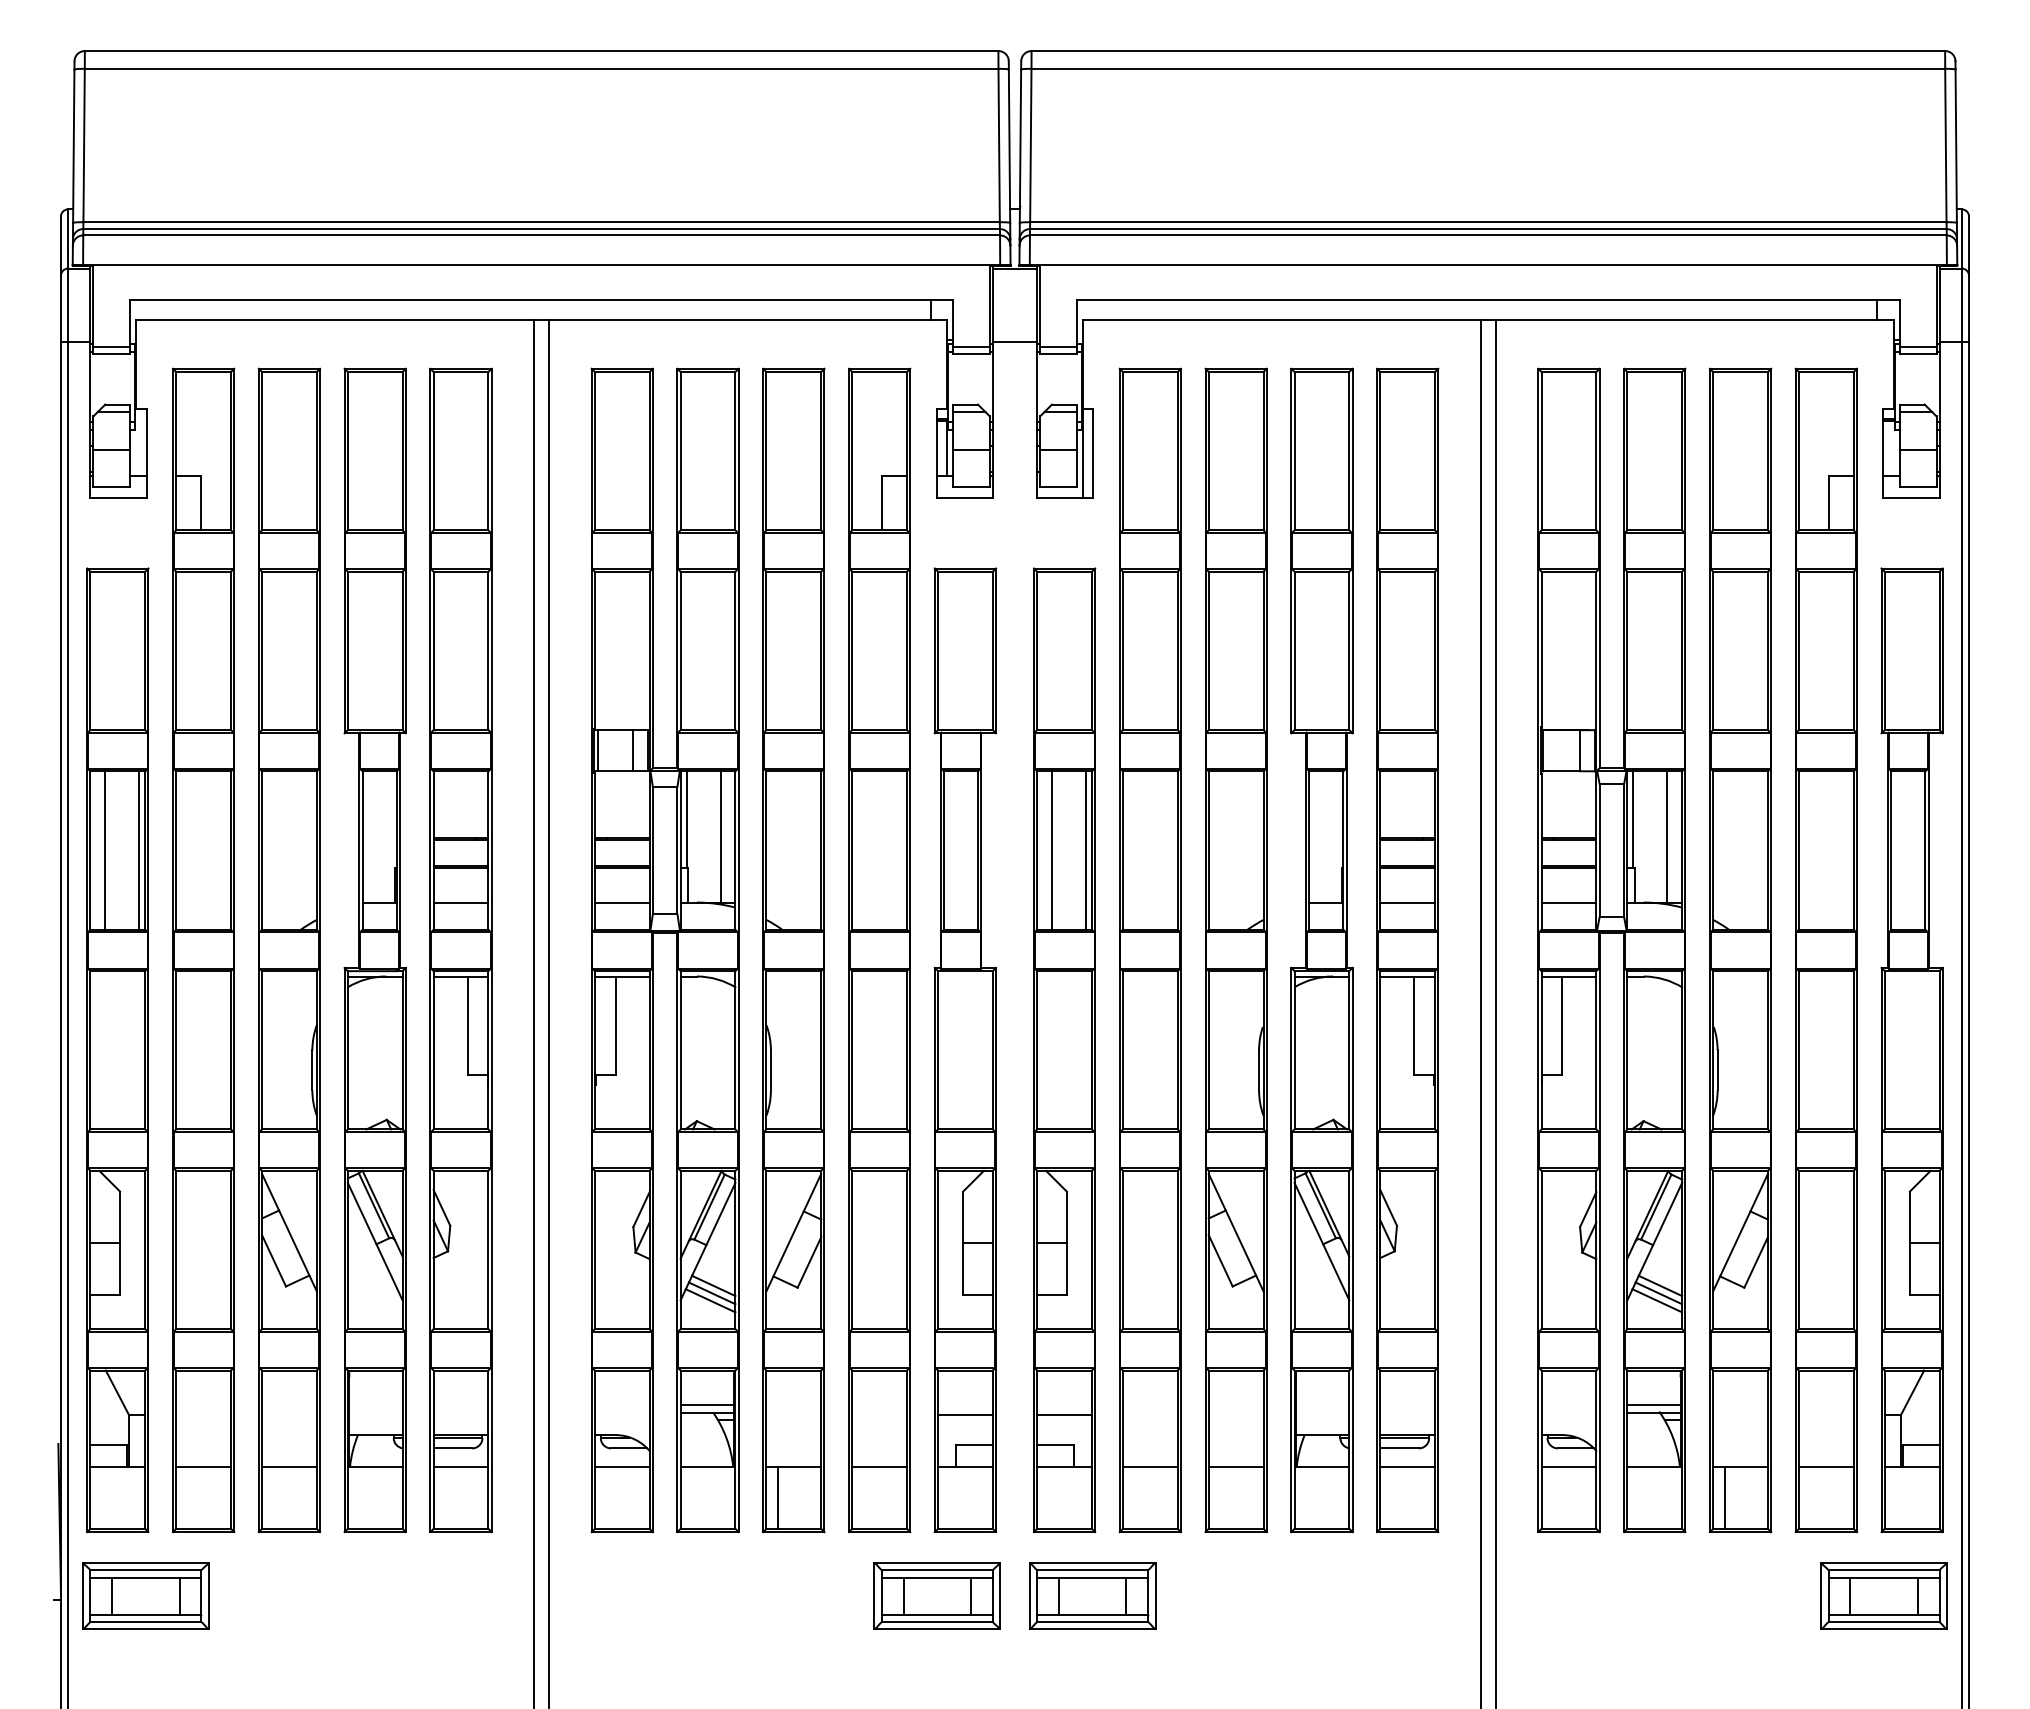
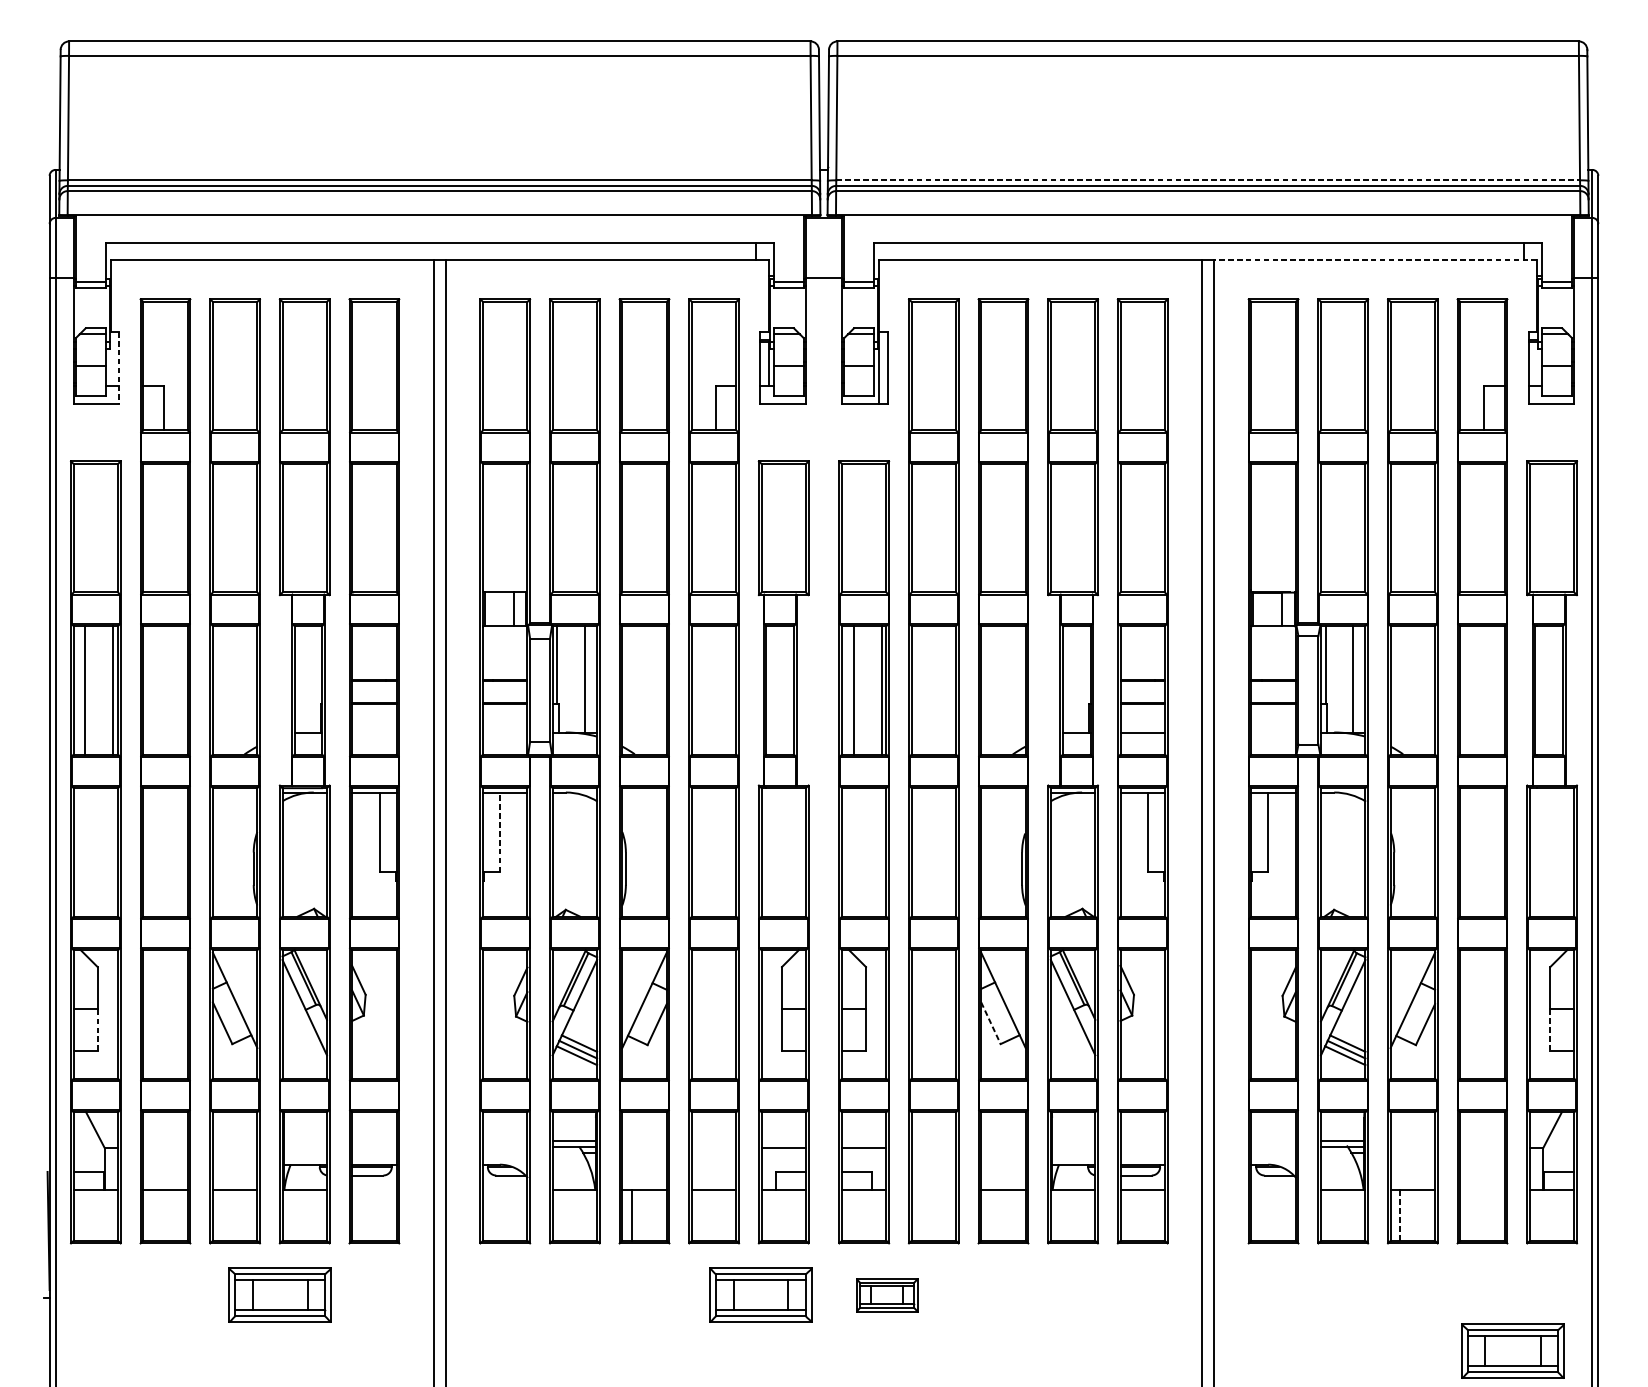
line: (1488, 222) -> (1208, 180), solid -> dashed
line: (1694, 320) -> (1375, 260), solid -> dashed
line: (146, 453) -> (119, 368), solid -> dashed
line: (460, 902) -> (373, 732), removed
line: (621, 902) -> (504, 732), removed
line: (1568, 902) -> (1273, 732), removed
line: (615, 1025) -> (499, 832), solid -> dashed
line: (1220, 1261) -> (990, 1023), solid -> dashed
line: (120, 1269) -> (98, 1030), solid -> dashed
line: (1909, 1269) -> (1549, 1030), solid -> dashed
line: (460, 1466) -> (373, 1190), removed
line: (621, 1466) -> (504, 1190), removed
line: (1149, 1466) -> (933, 1190), removed
line: (1568, 1466) -> (1273, 1190), removed
line: (1825, 1466) -> (1481, 1190), removed
line: (1725, 1497) -> (1400, 1215), solid -> dashed
part: (145, 1595) -> (279, 1294), moved
part: (1092, 1595) -> (886, 1294), size x0.6
part: (1883, 1595) -> (1512, 1350), moved

